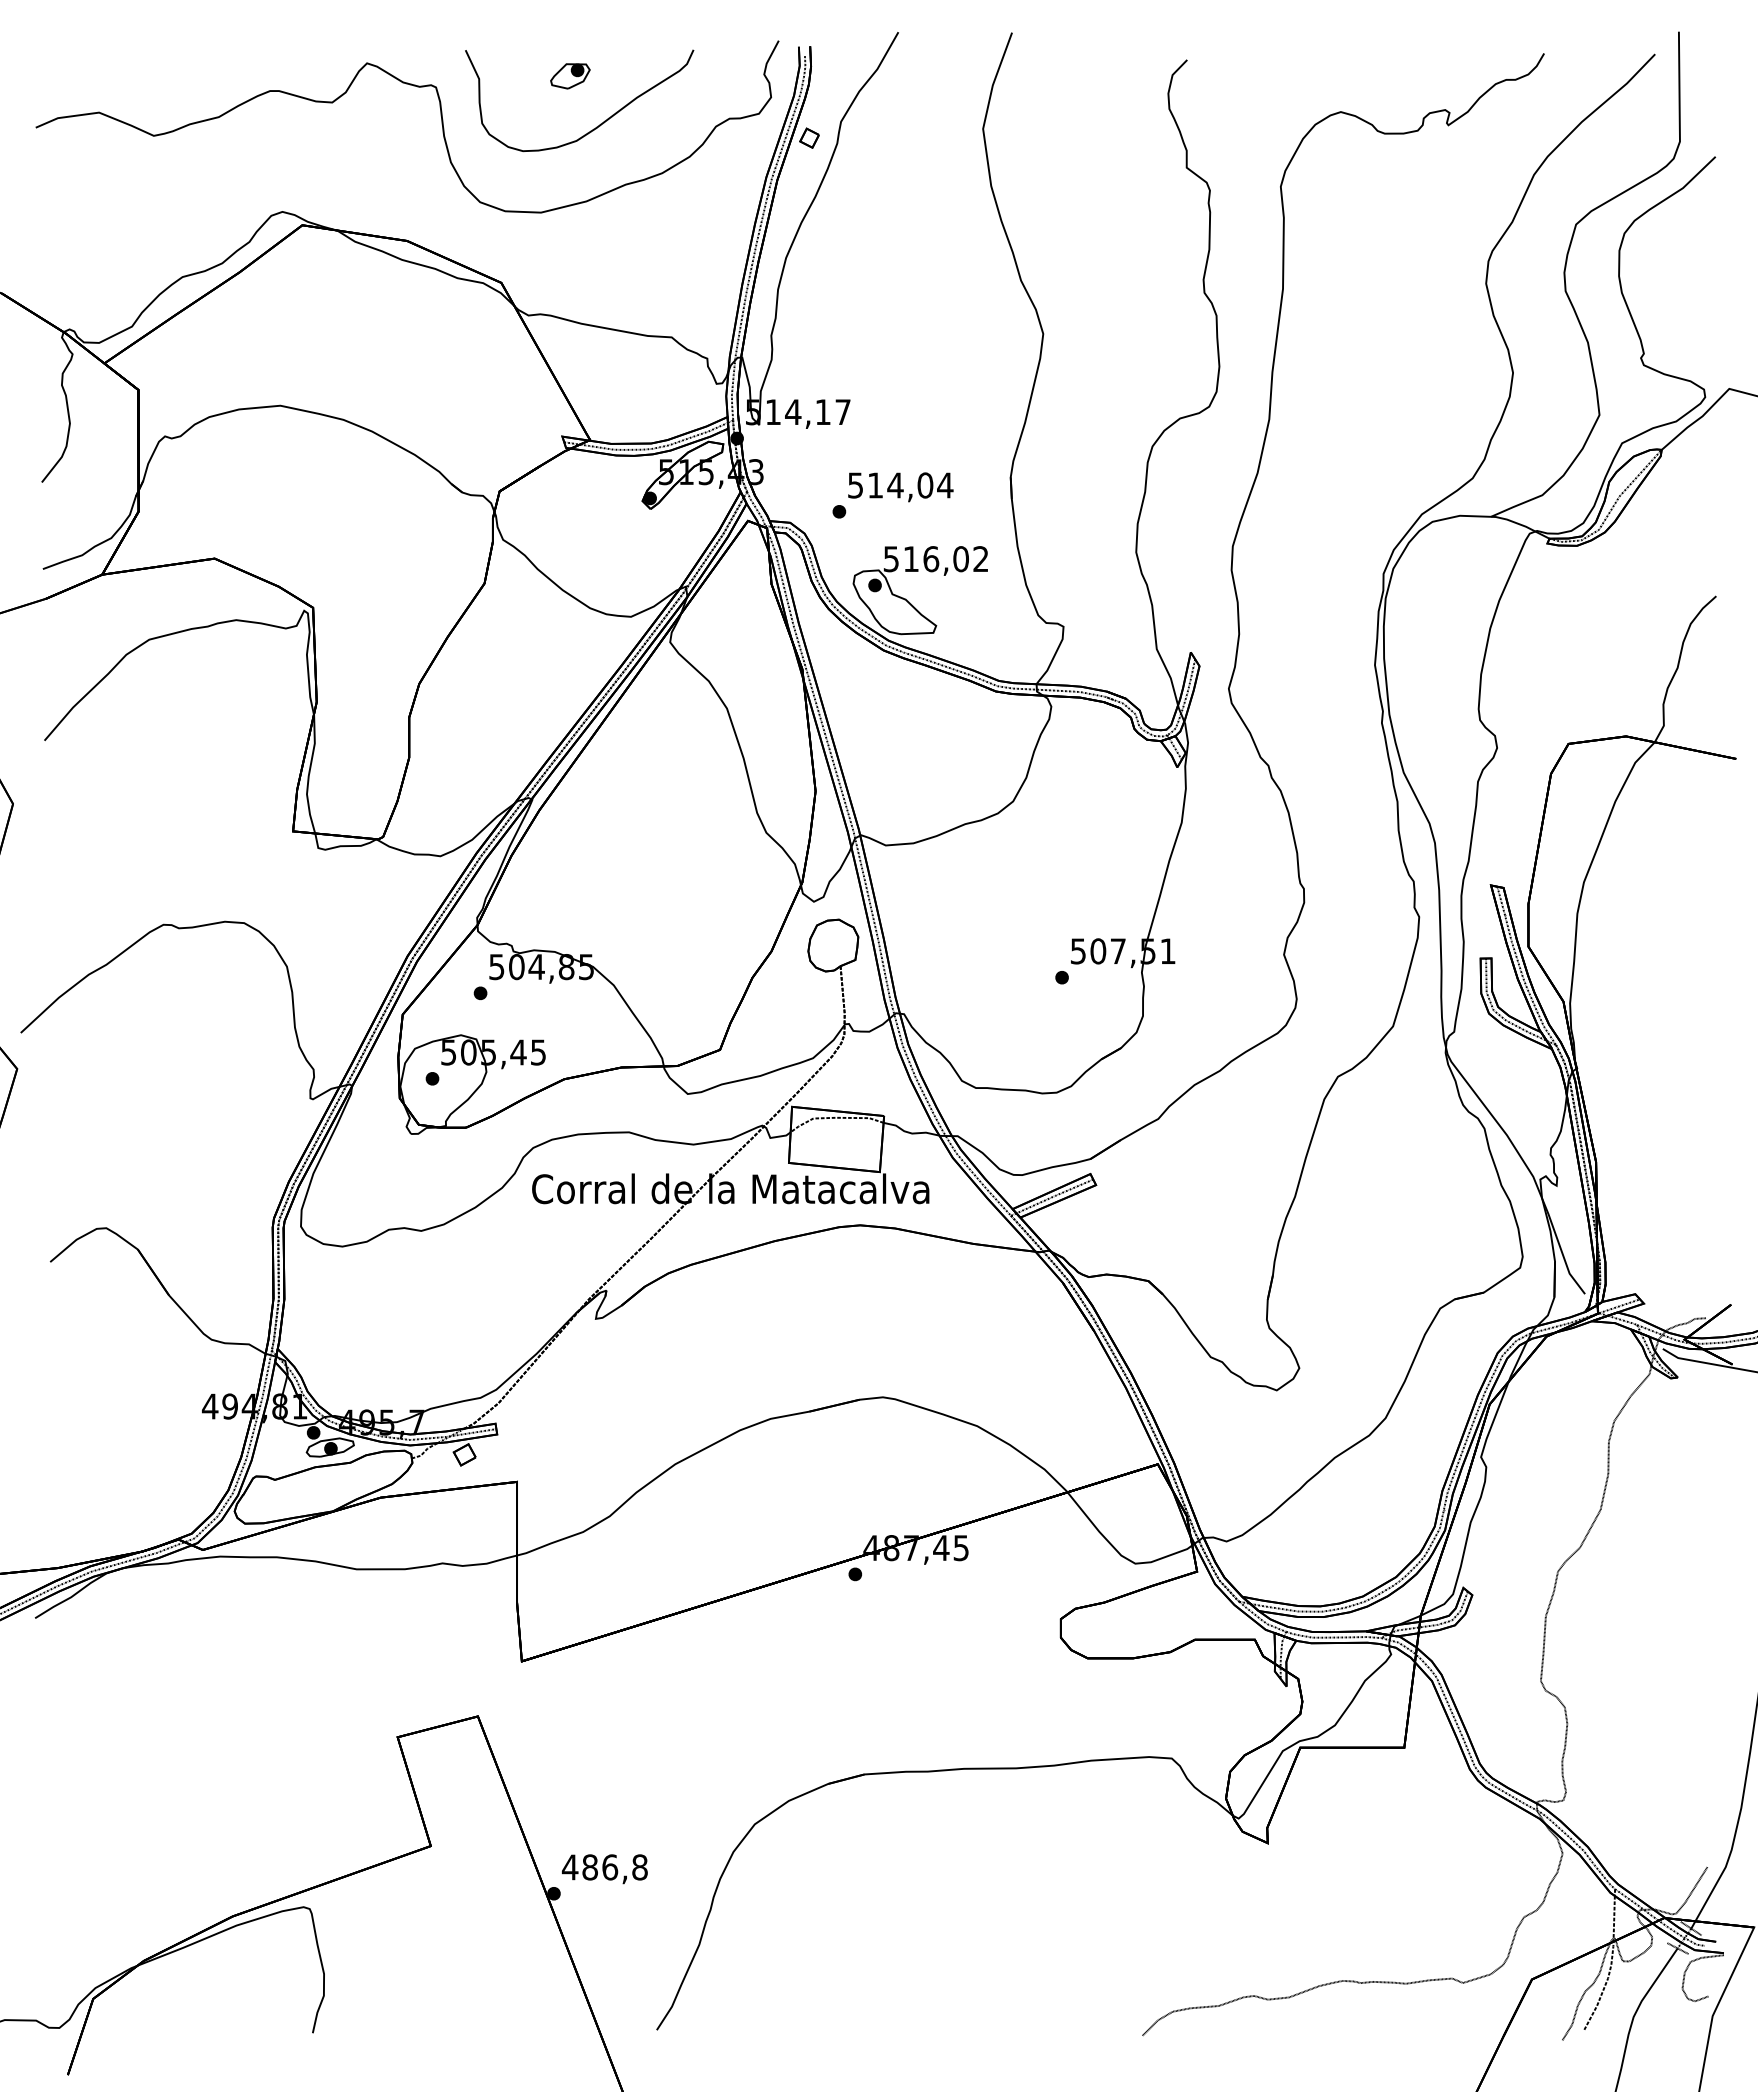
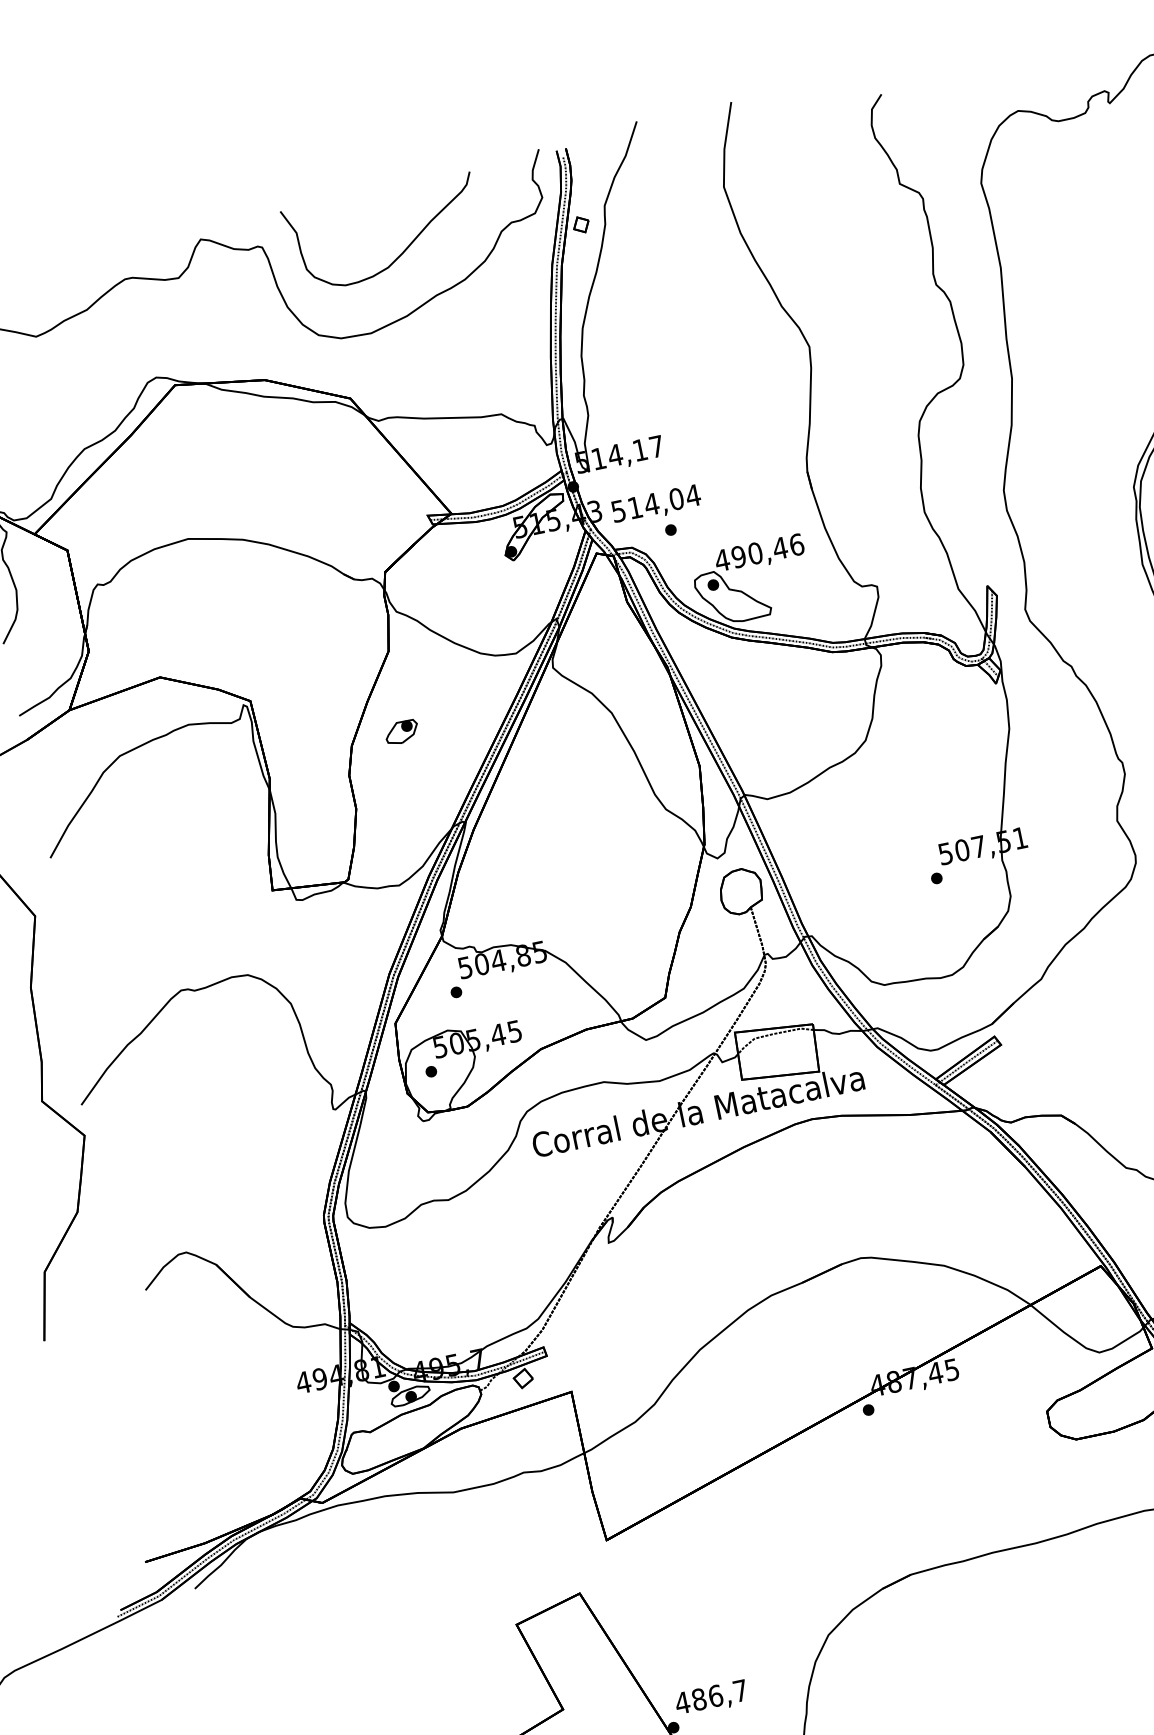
part: (570, 76) -> (402, 732), moved
text: (900, 487) -> (656, 505), moved
text: (936, 559) -> (759, 552), 516,02 -> 490,46
text: (639, 1867) -> (740, 1691), 486,8 -> 486,7

